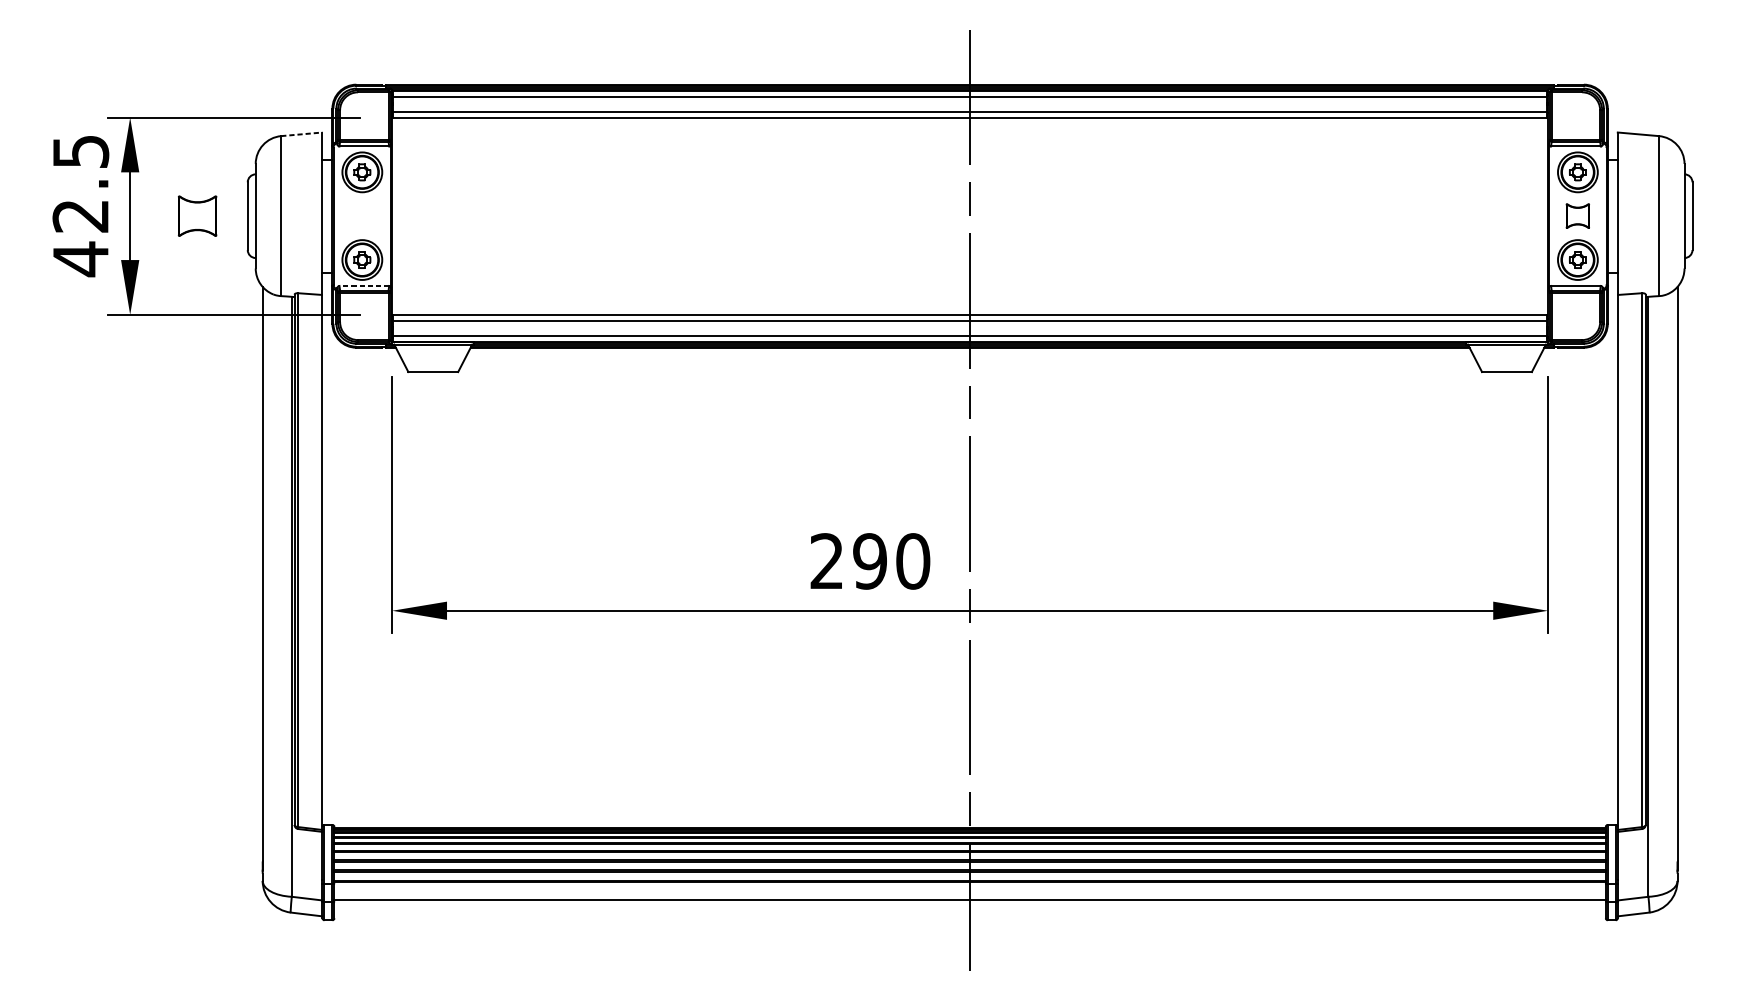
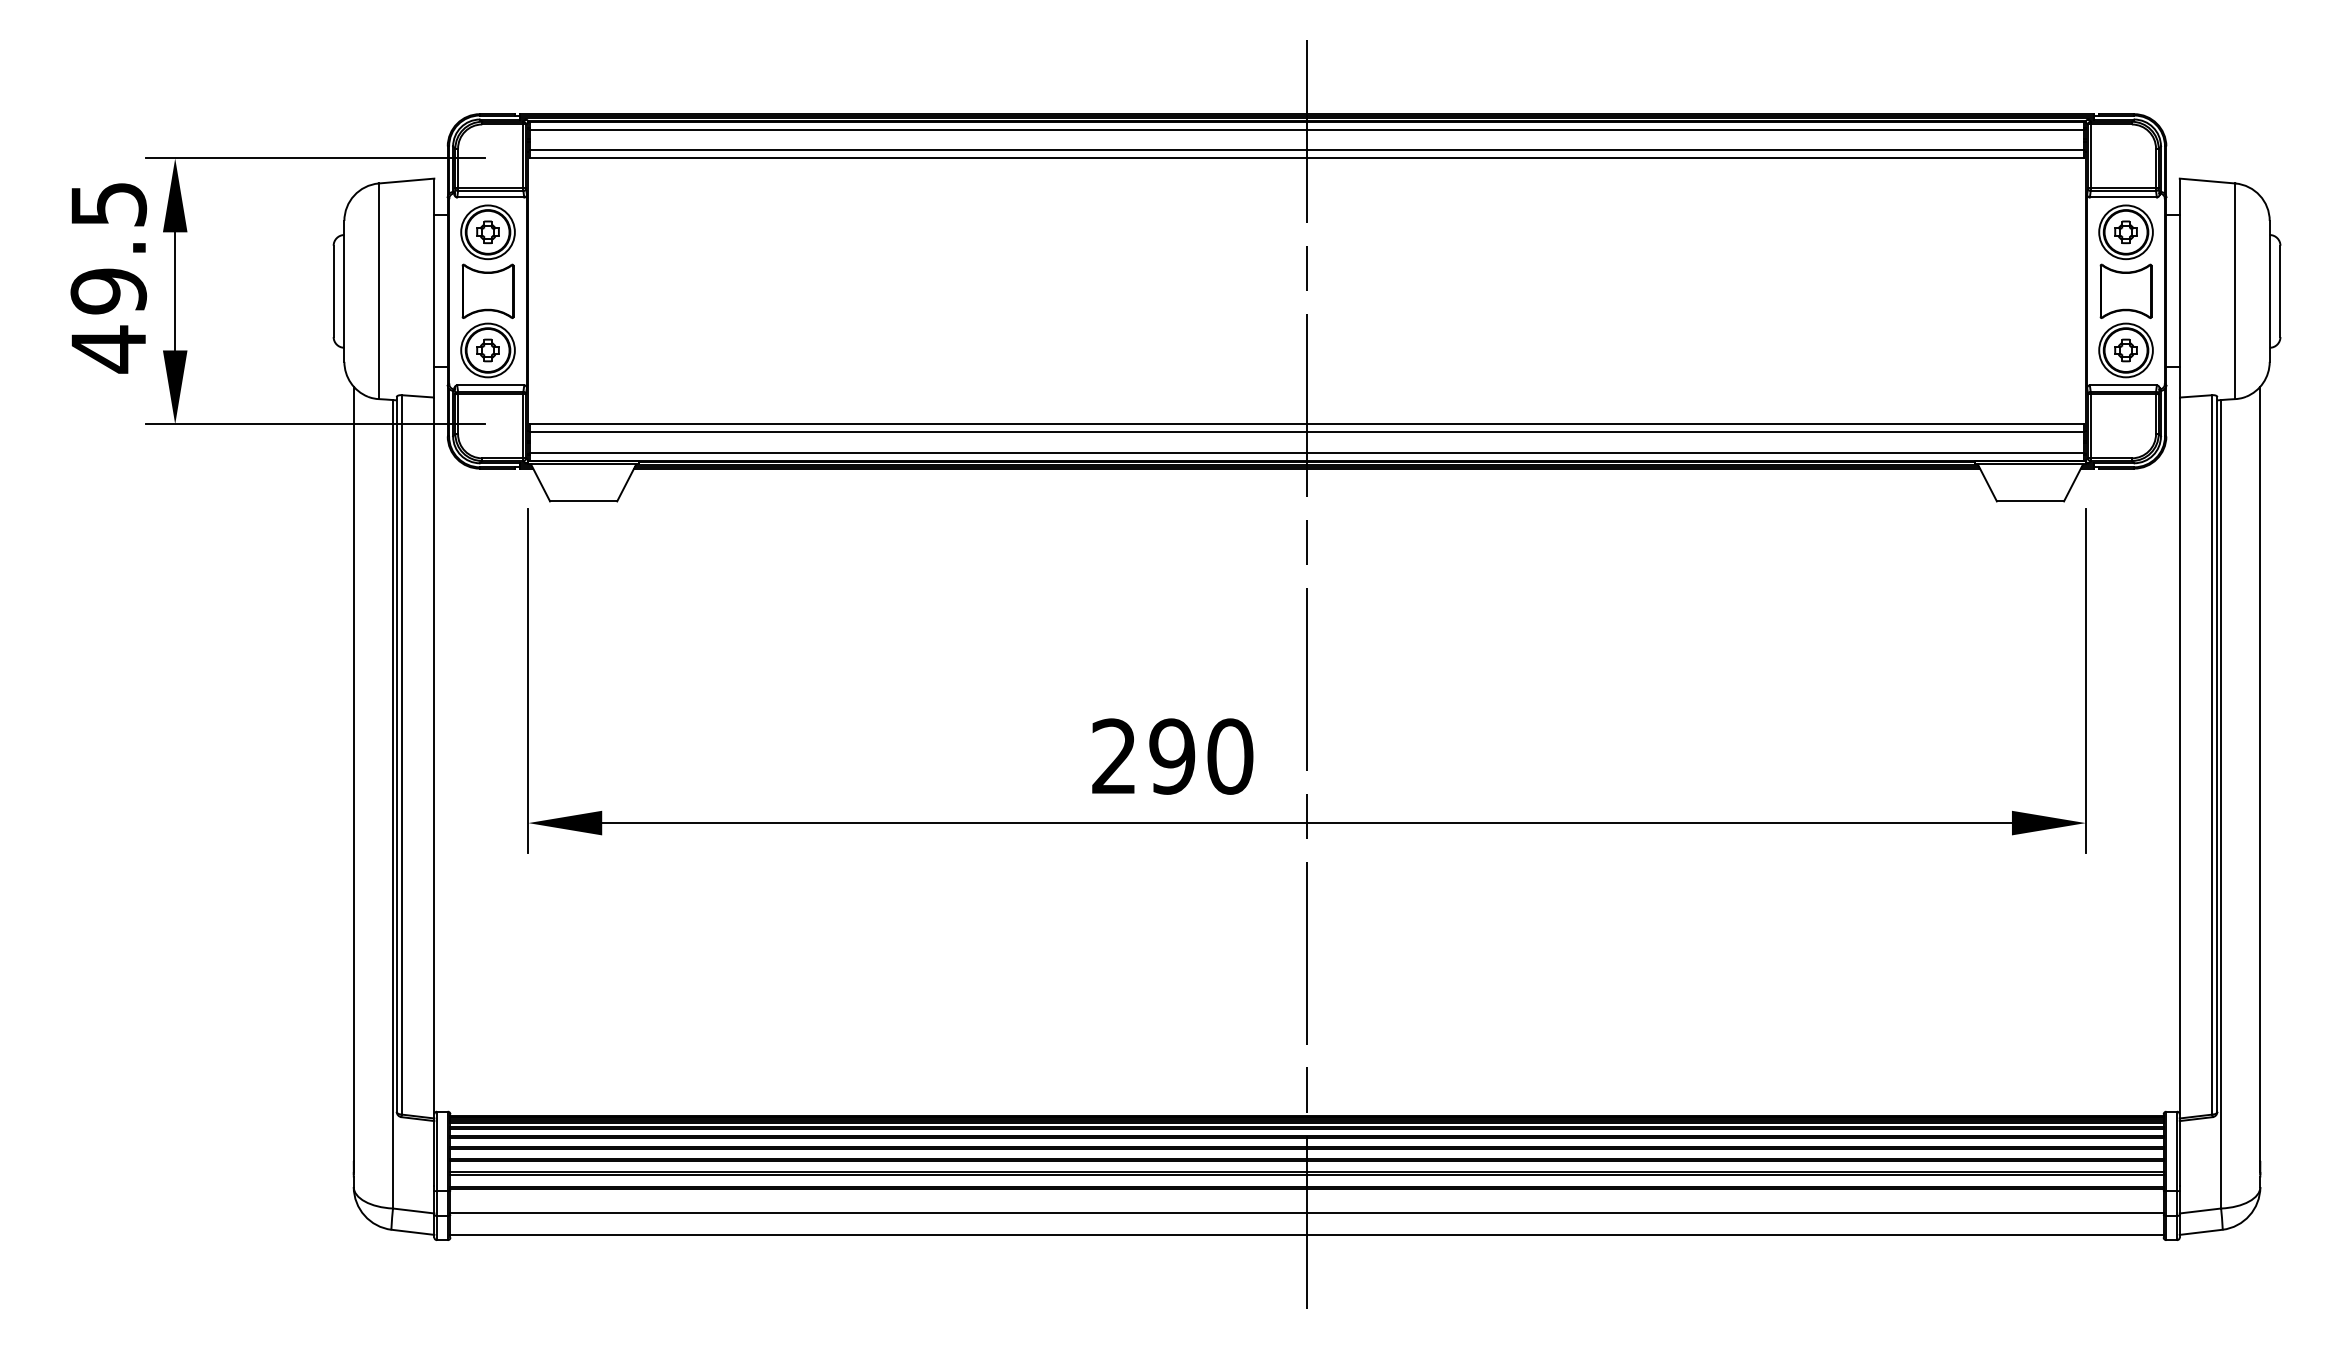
line: (301, 134) -> (406, 181), dashed -> solid
part: (197, 215) -> (487, 290), moved
part: (1577, 215) -> (2125, 290), size x1.67
text: (80, 216) -> (108, 291), 42.5 -> 49.5
line: (364, 286) -> (490, 385), dashed -> solid
line: (969, 916) -> (1306, 1234), added

